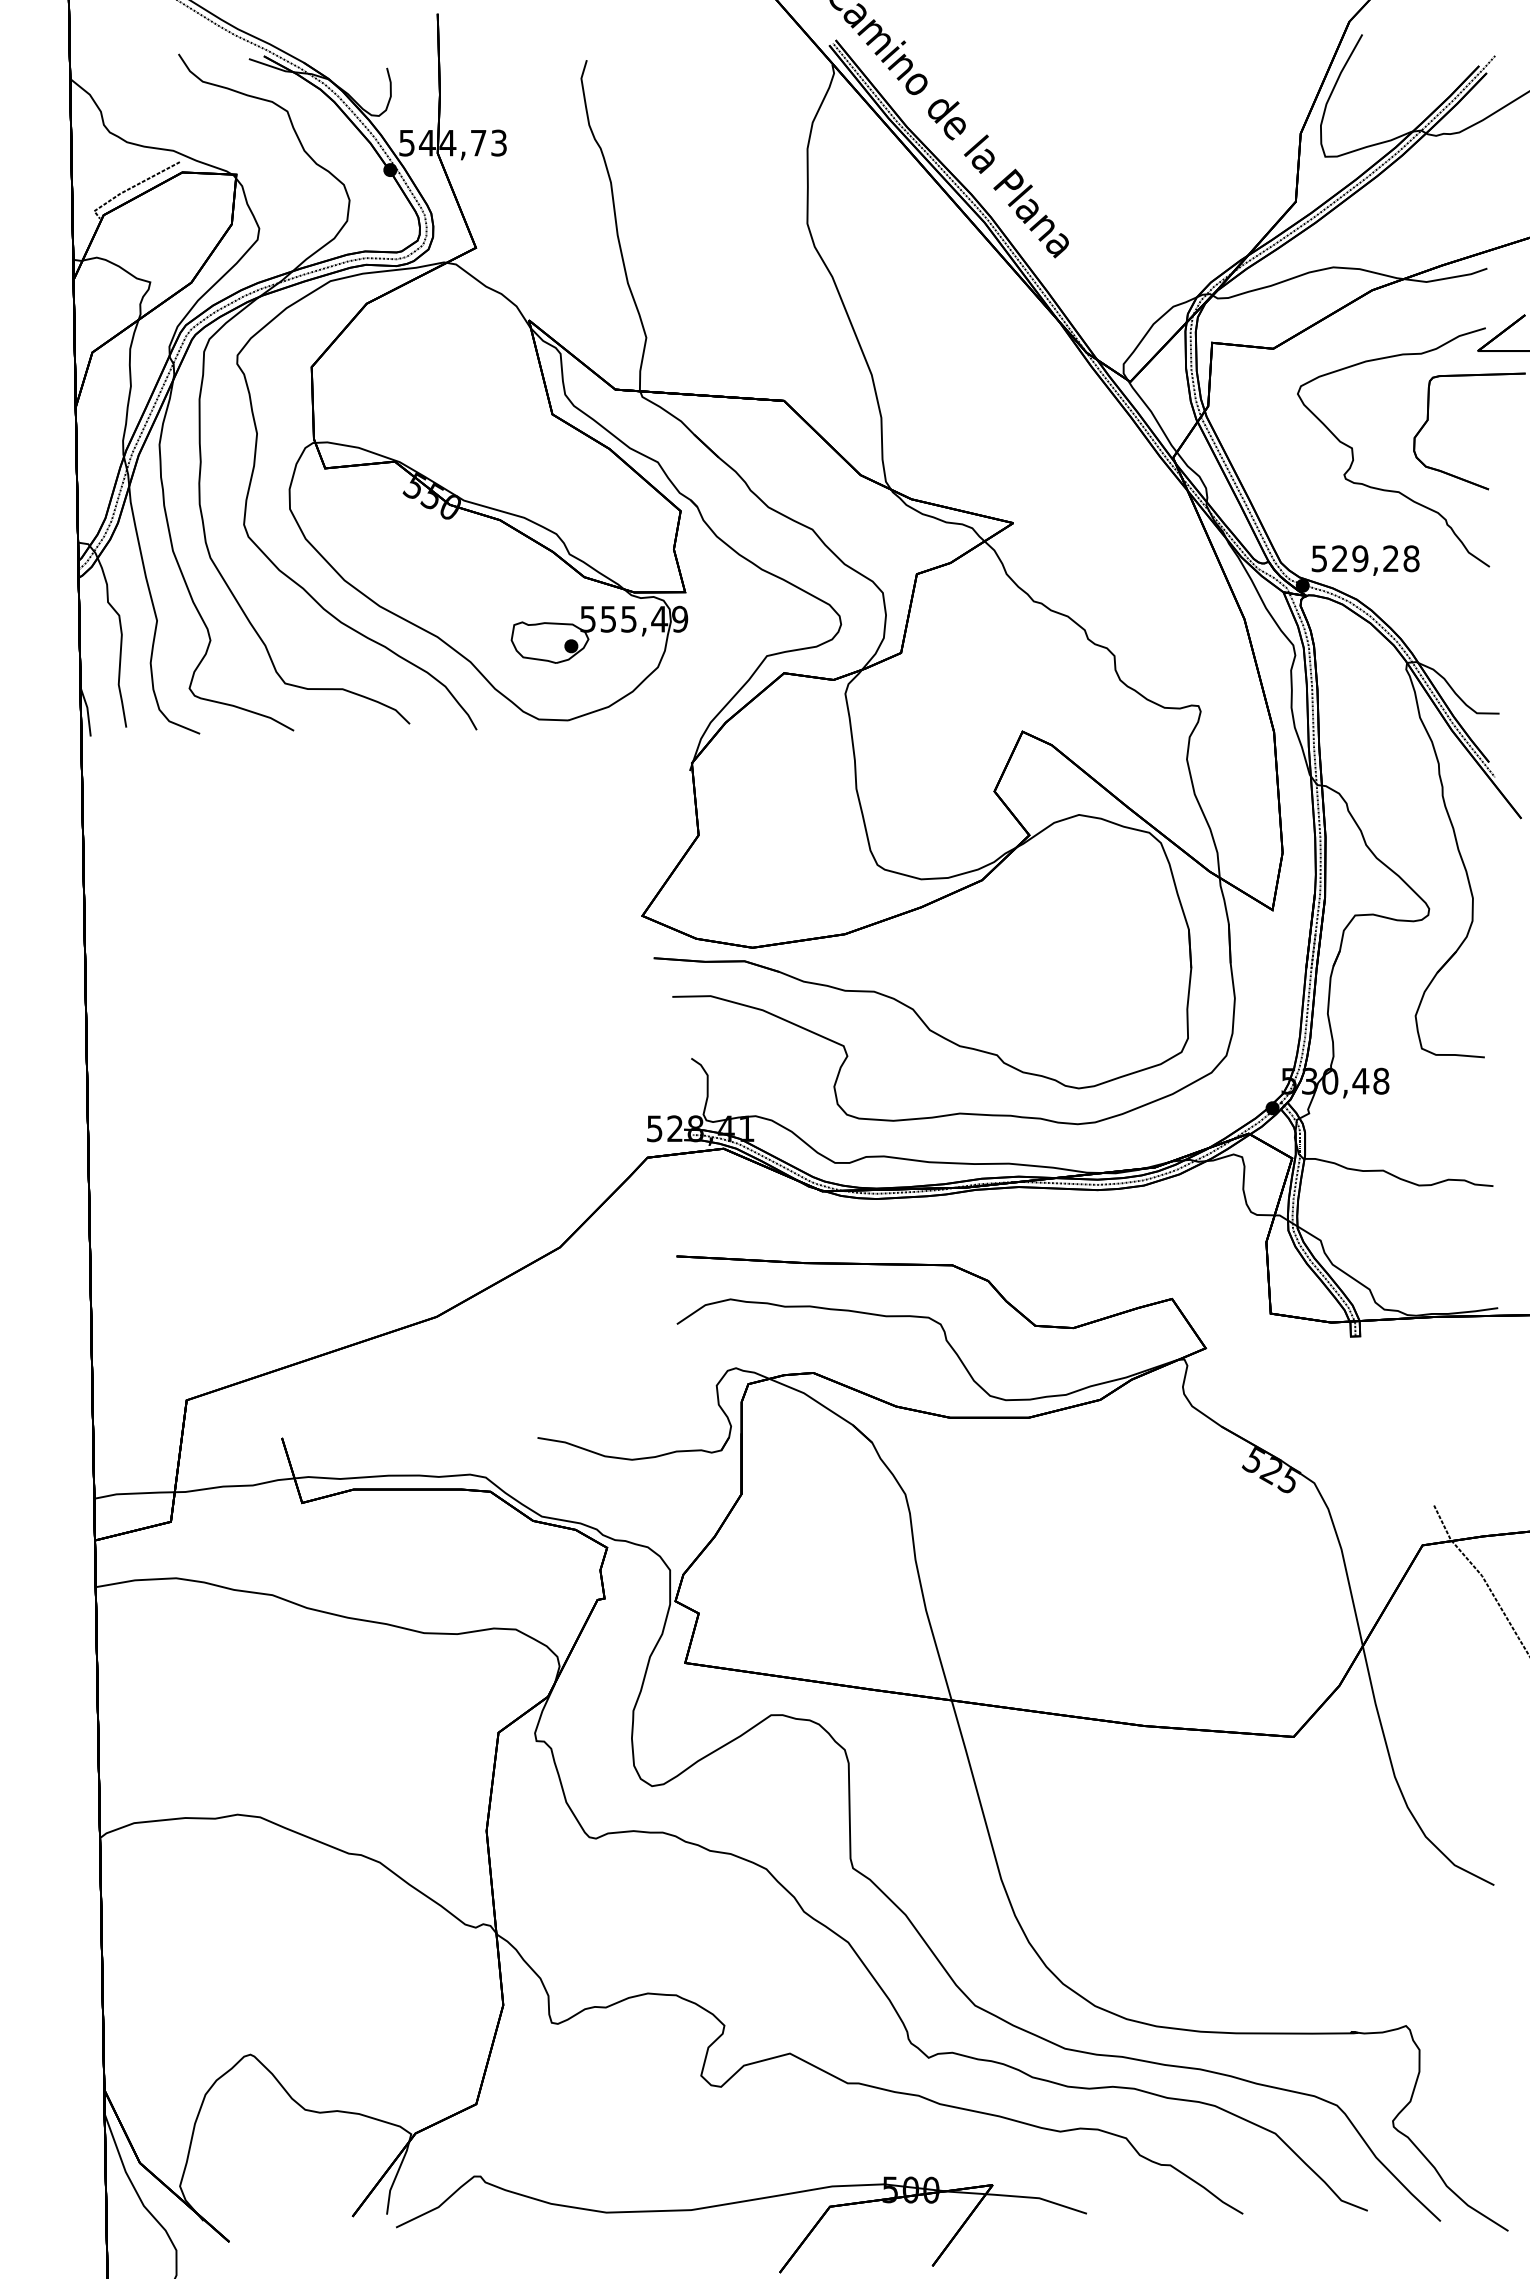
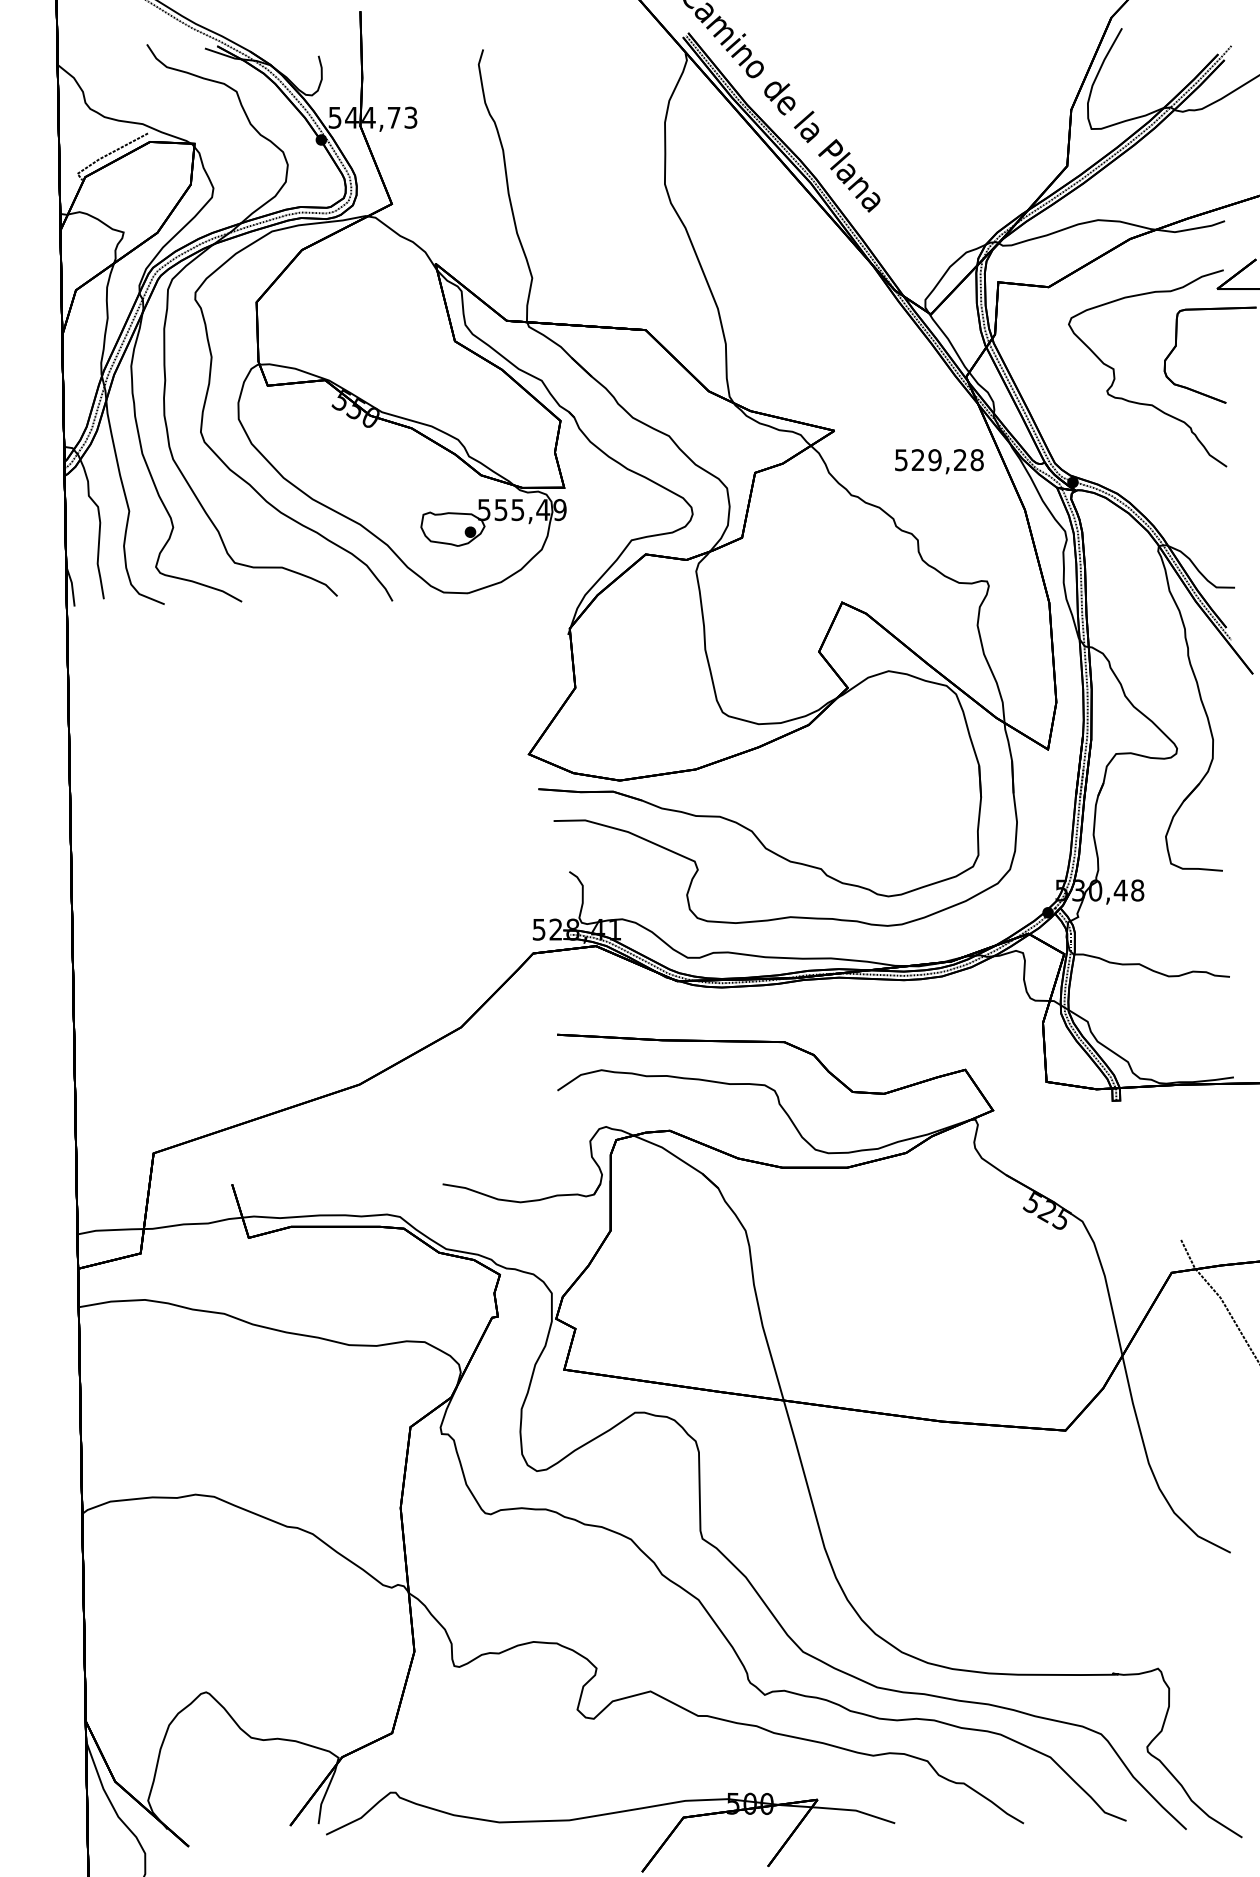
text: (1365, 560) -> (939, 461), moved

